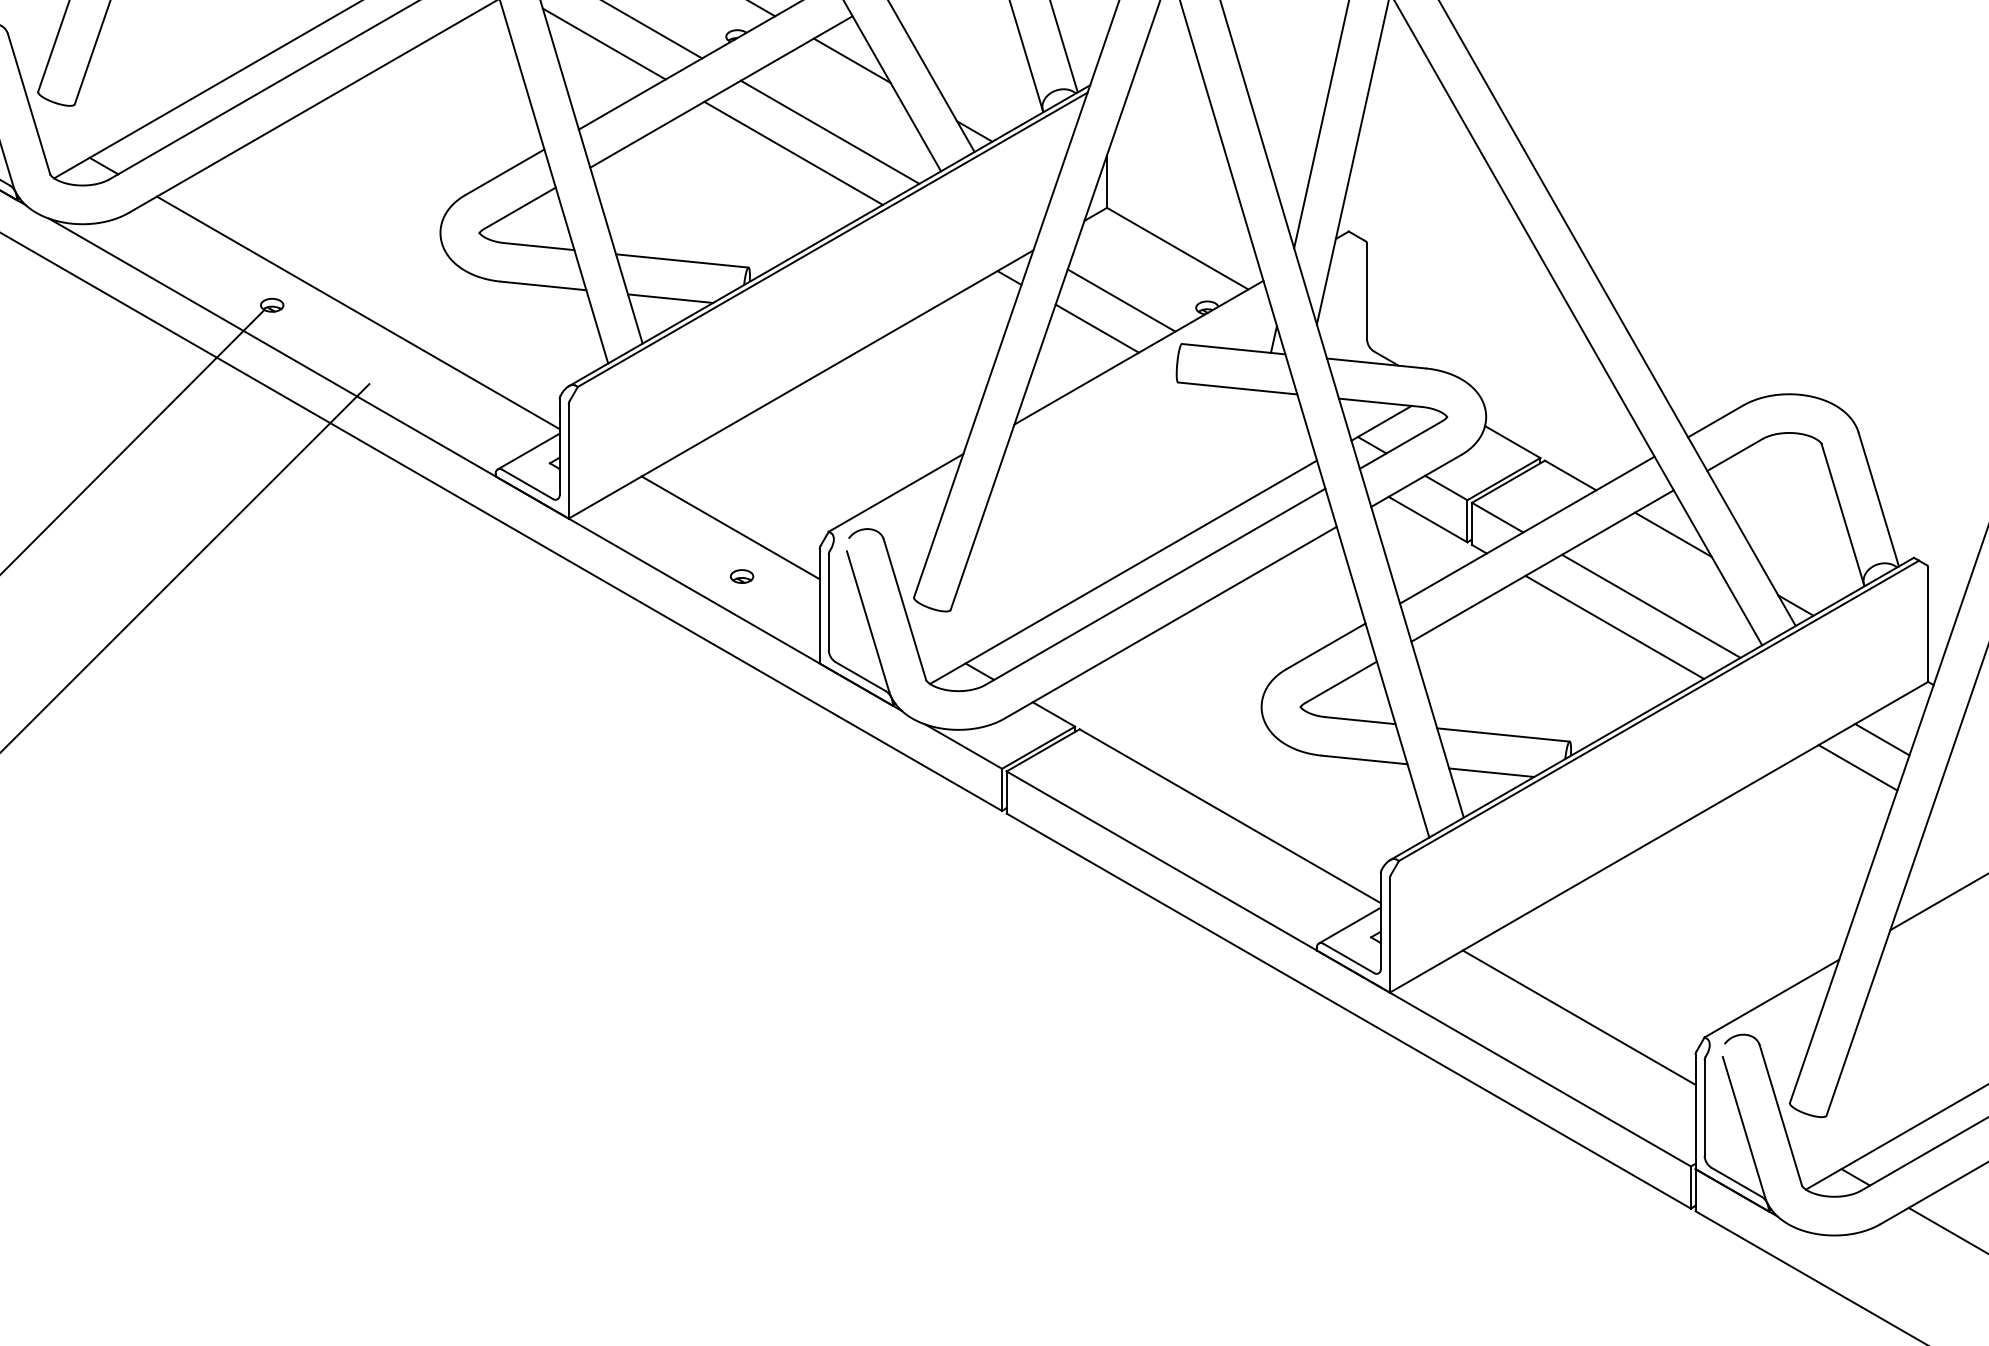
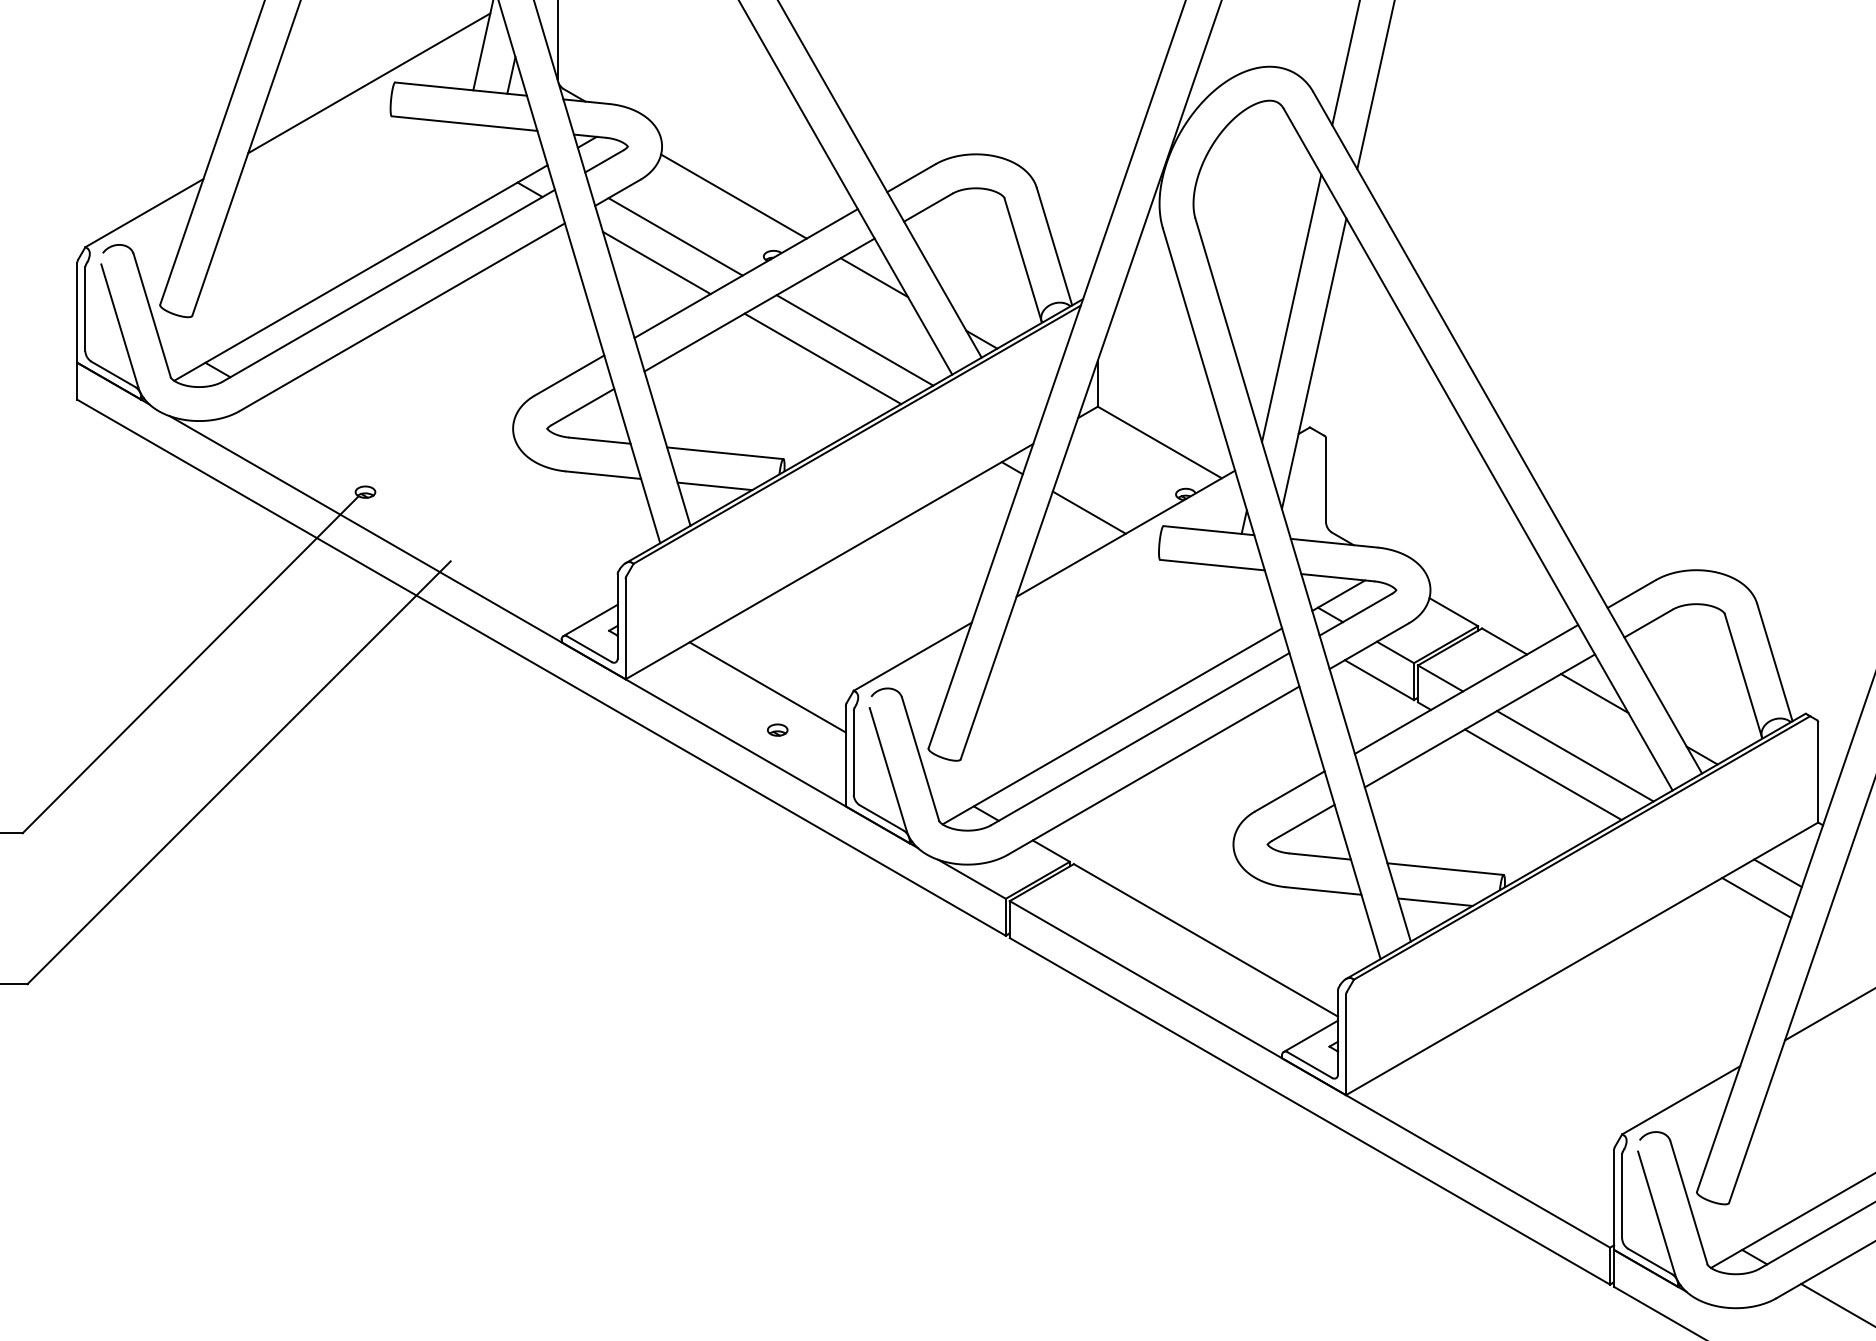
line: (1121, 299) -> (1110, 487), removed
line: (357, 312) -> (440, 498), removed
line: (1579, 1018) -> (1512, 1117), removed

